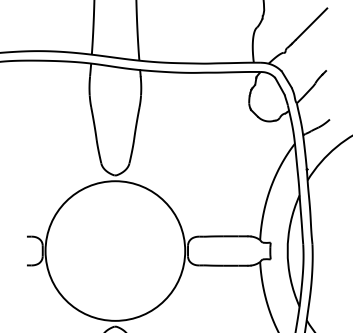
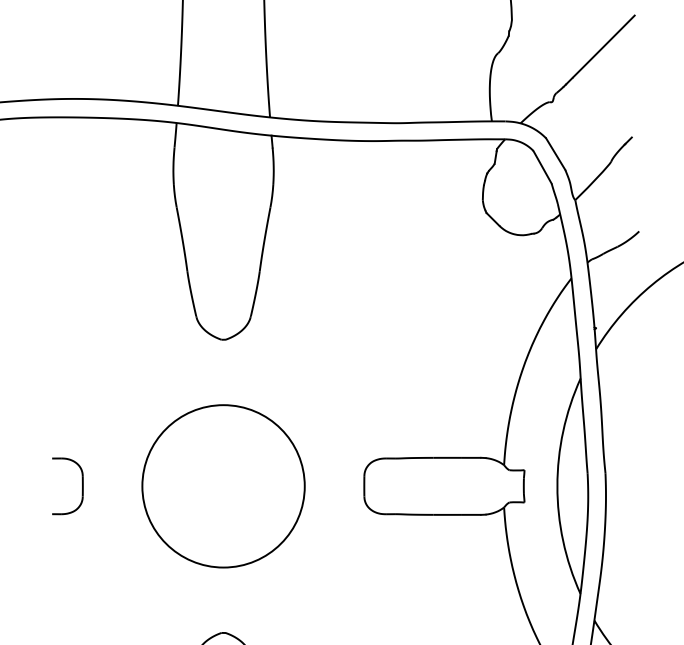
circle: (115, 250) -> (223, 485), size x0.6

